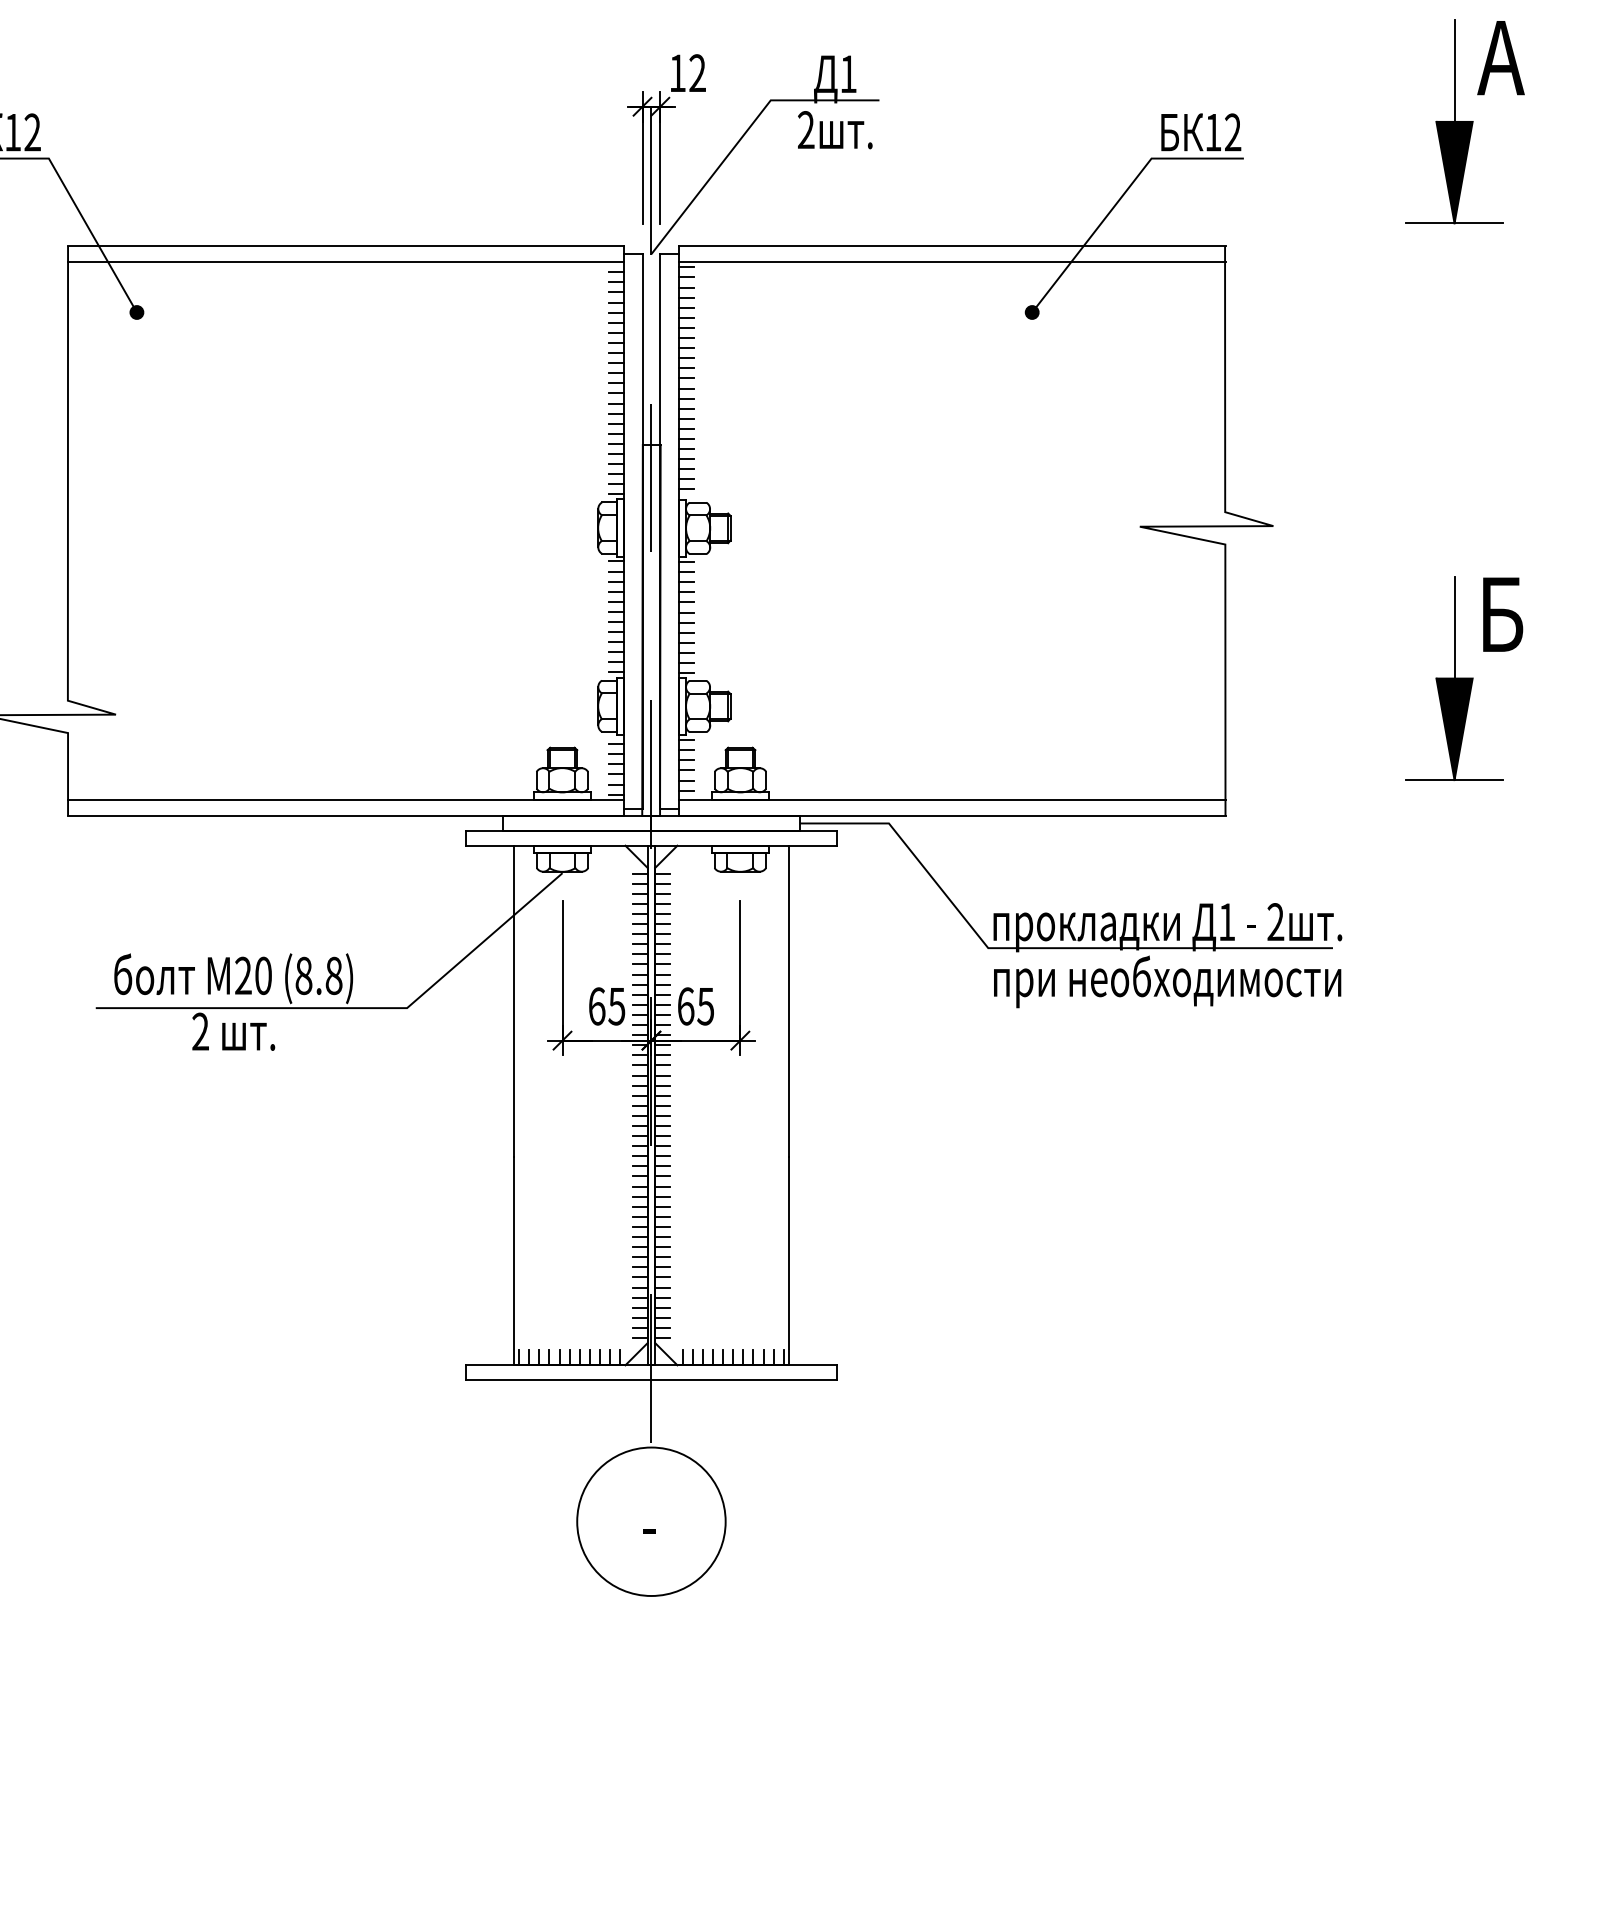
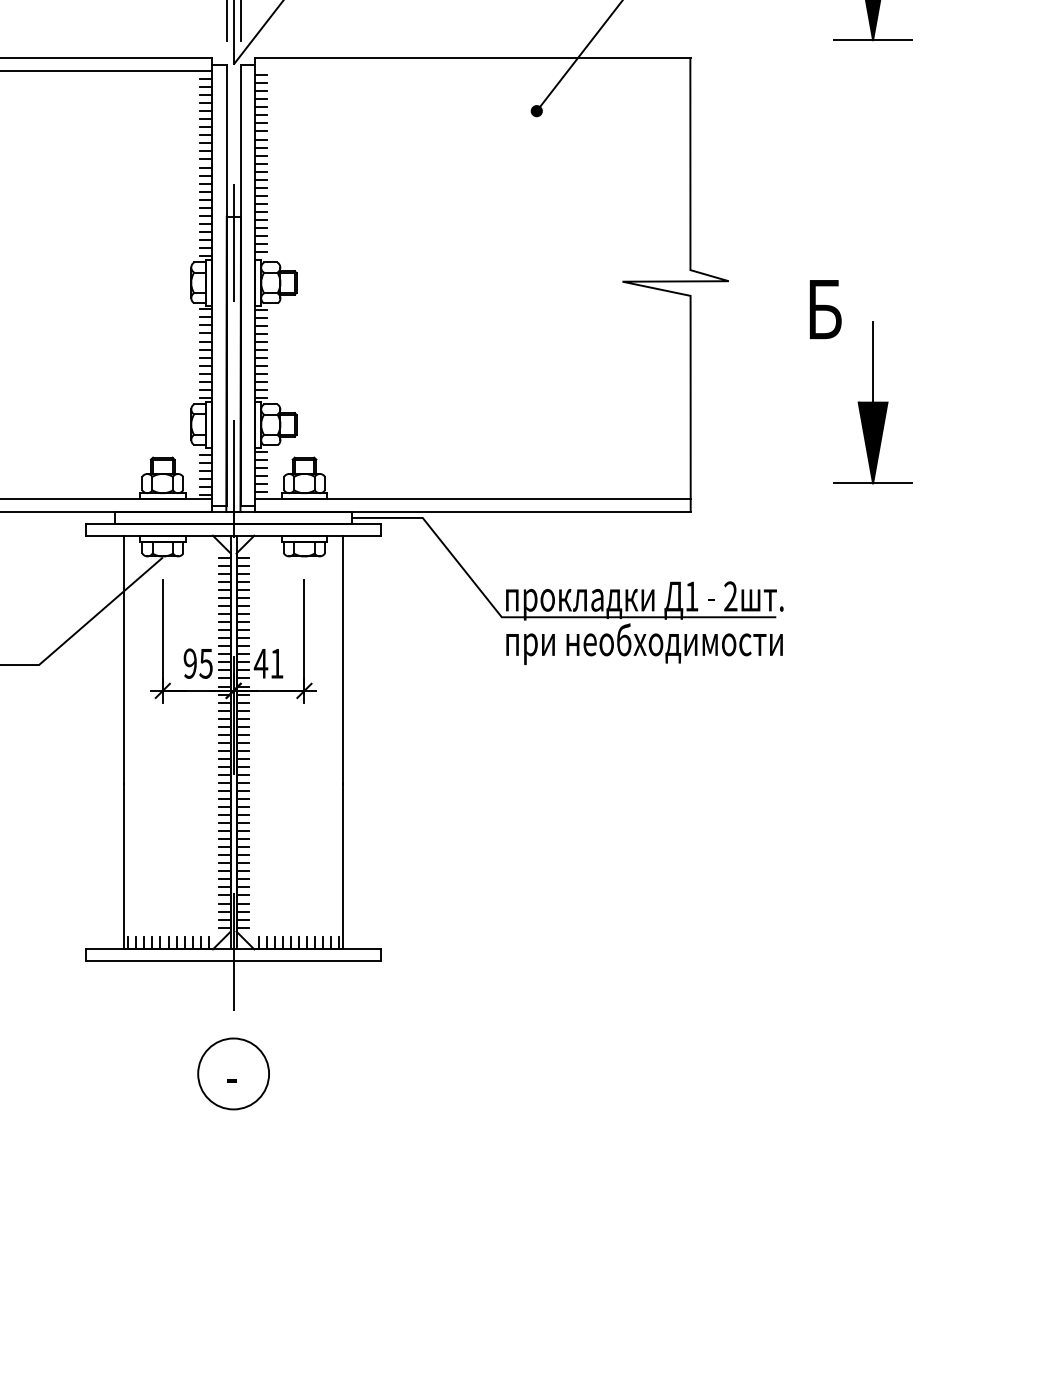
line: (951, 262) -> (472, 71), removed
text: (1503, 614) -> (826, 309), moved
text: (596, 1006) -> (189, 663), 65 -> 95
text: (694, 1006) -> (267, 663), 65 -> 41
circle: (651, 1521) -> (233, 1073), size x0.6

